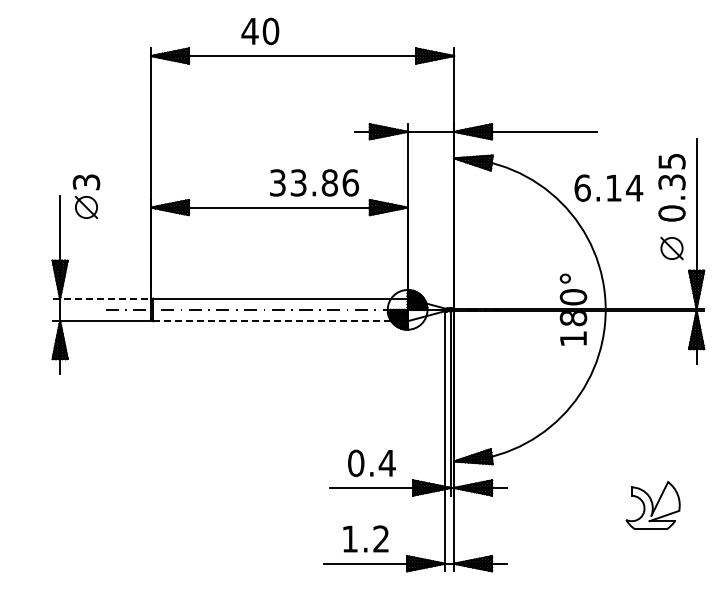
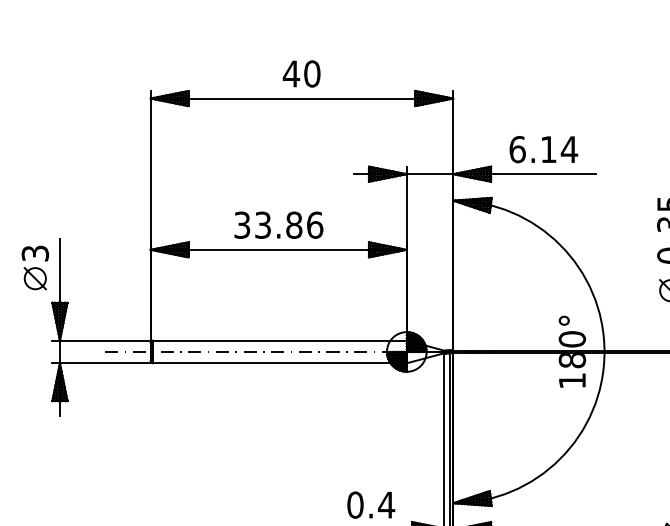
text: (260, 31) -> (301, 74), moved
text: (314, 182) -> (278, 224), moved
text: (608, 187) -> (543, 148), moved
part: (86, 196) -> (35, 267), moved
line: (102, 298) -> (102, 340), dashed -> solid
line: (280, 321) -> (279, 363), dashed -> solid

